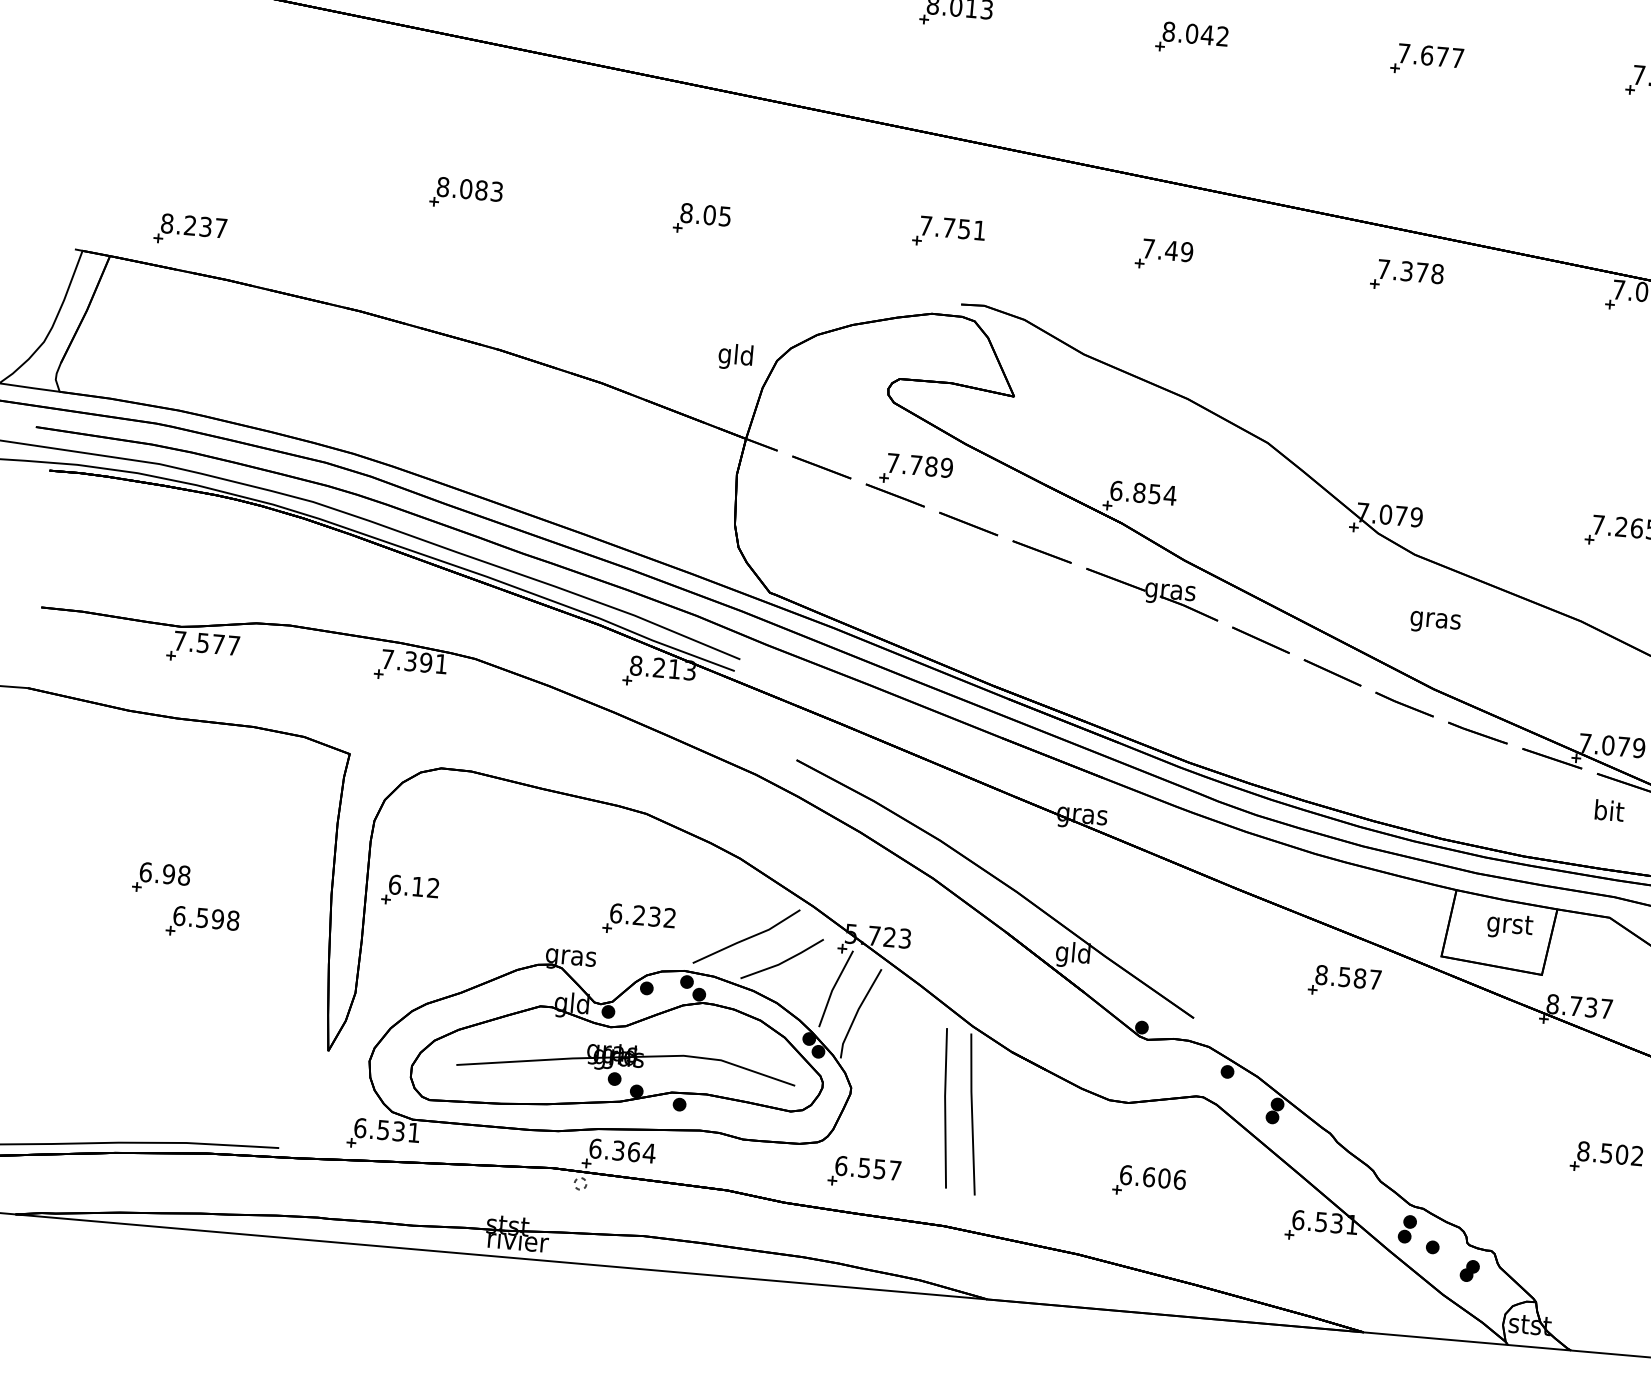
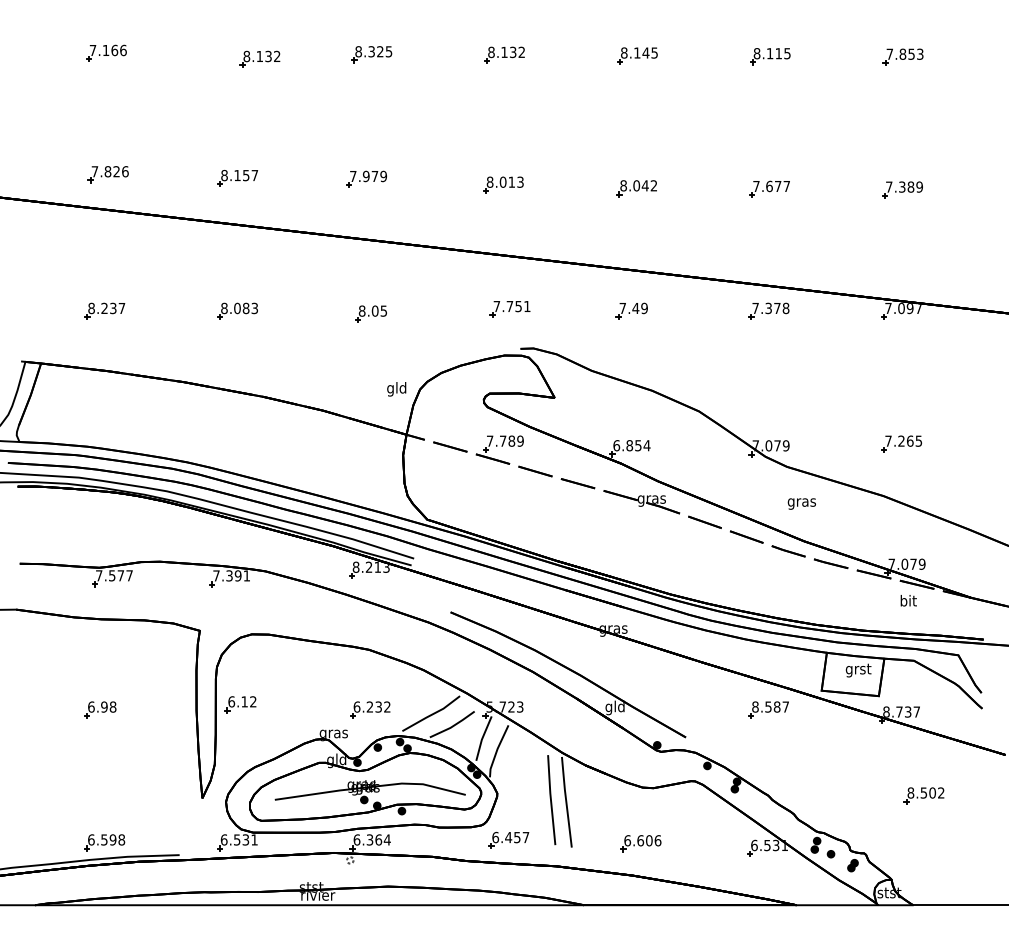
part: (189, 229) -> (104, 310), moved
part: (202, 922) -> (104, 842), moved
text: (864, 1167) -> (508, 837), 6.557 -> 6.457
part: (1148, 1181) -> (640, 843), moved

